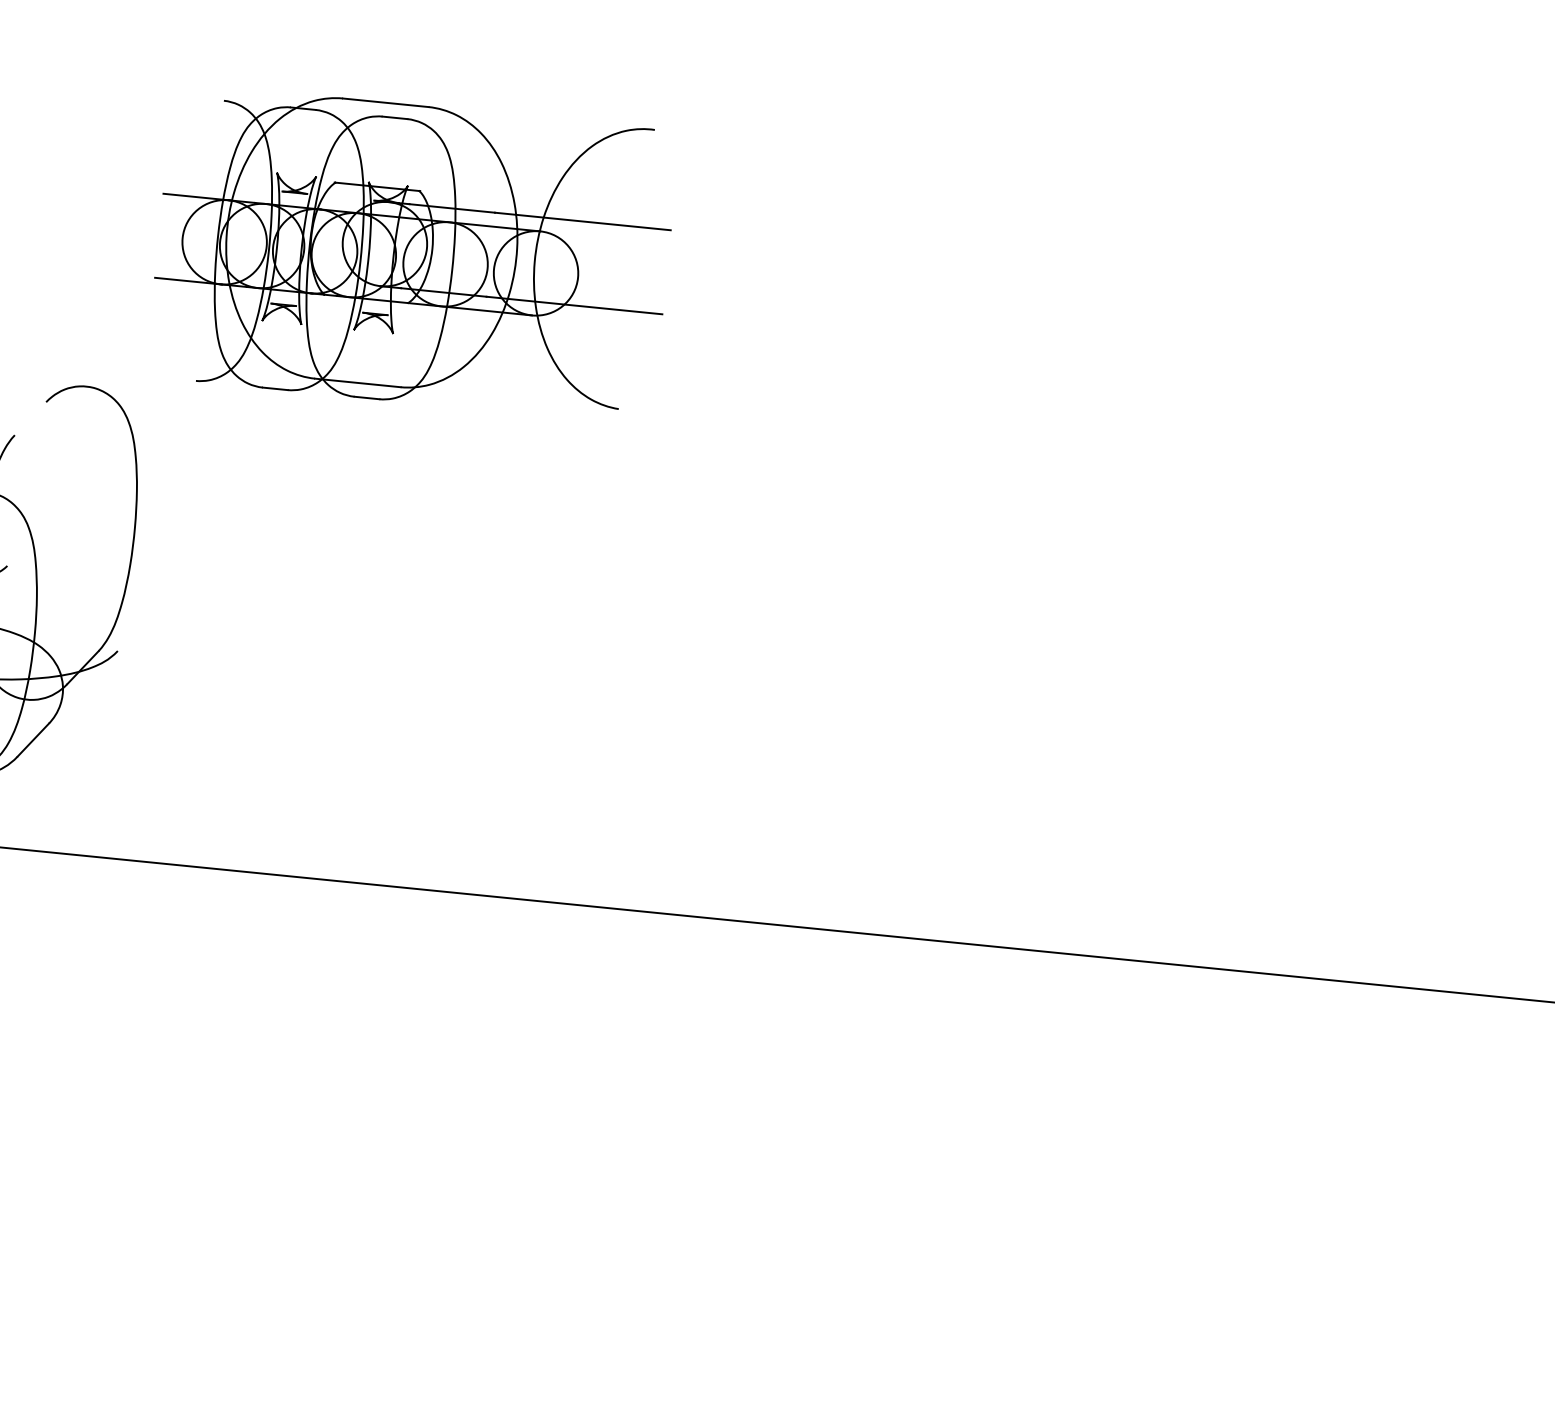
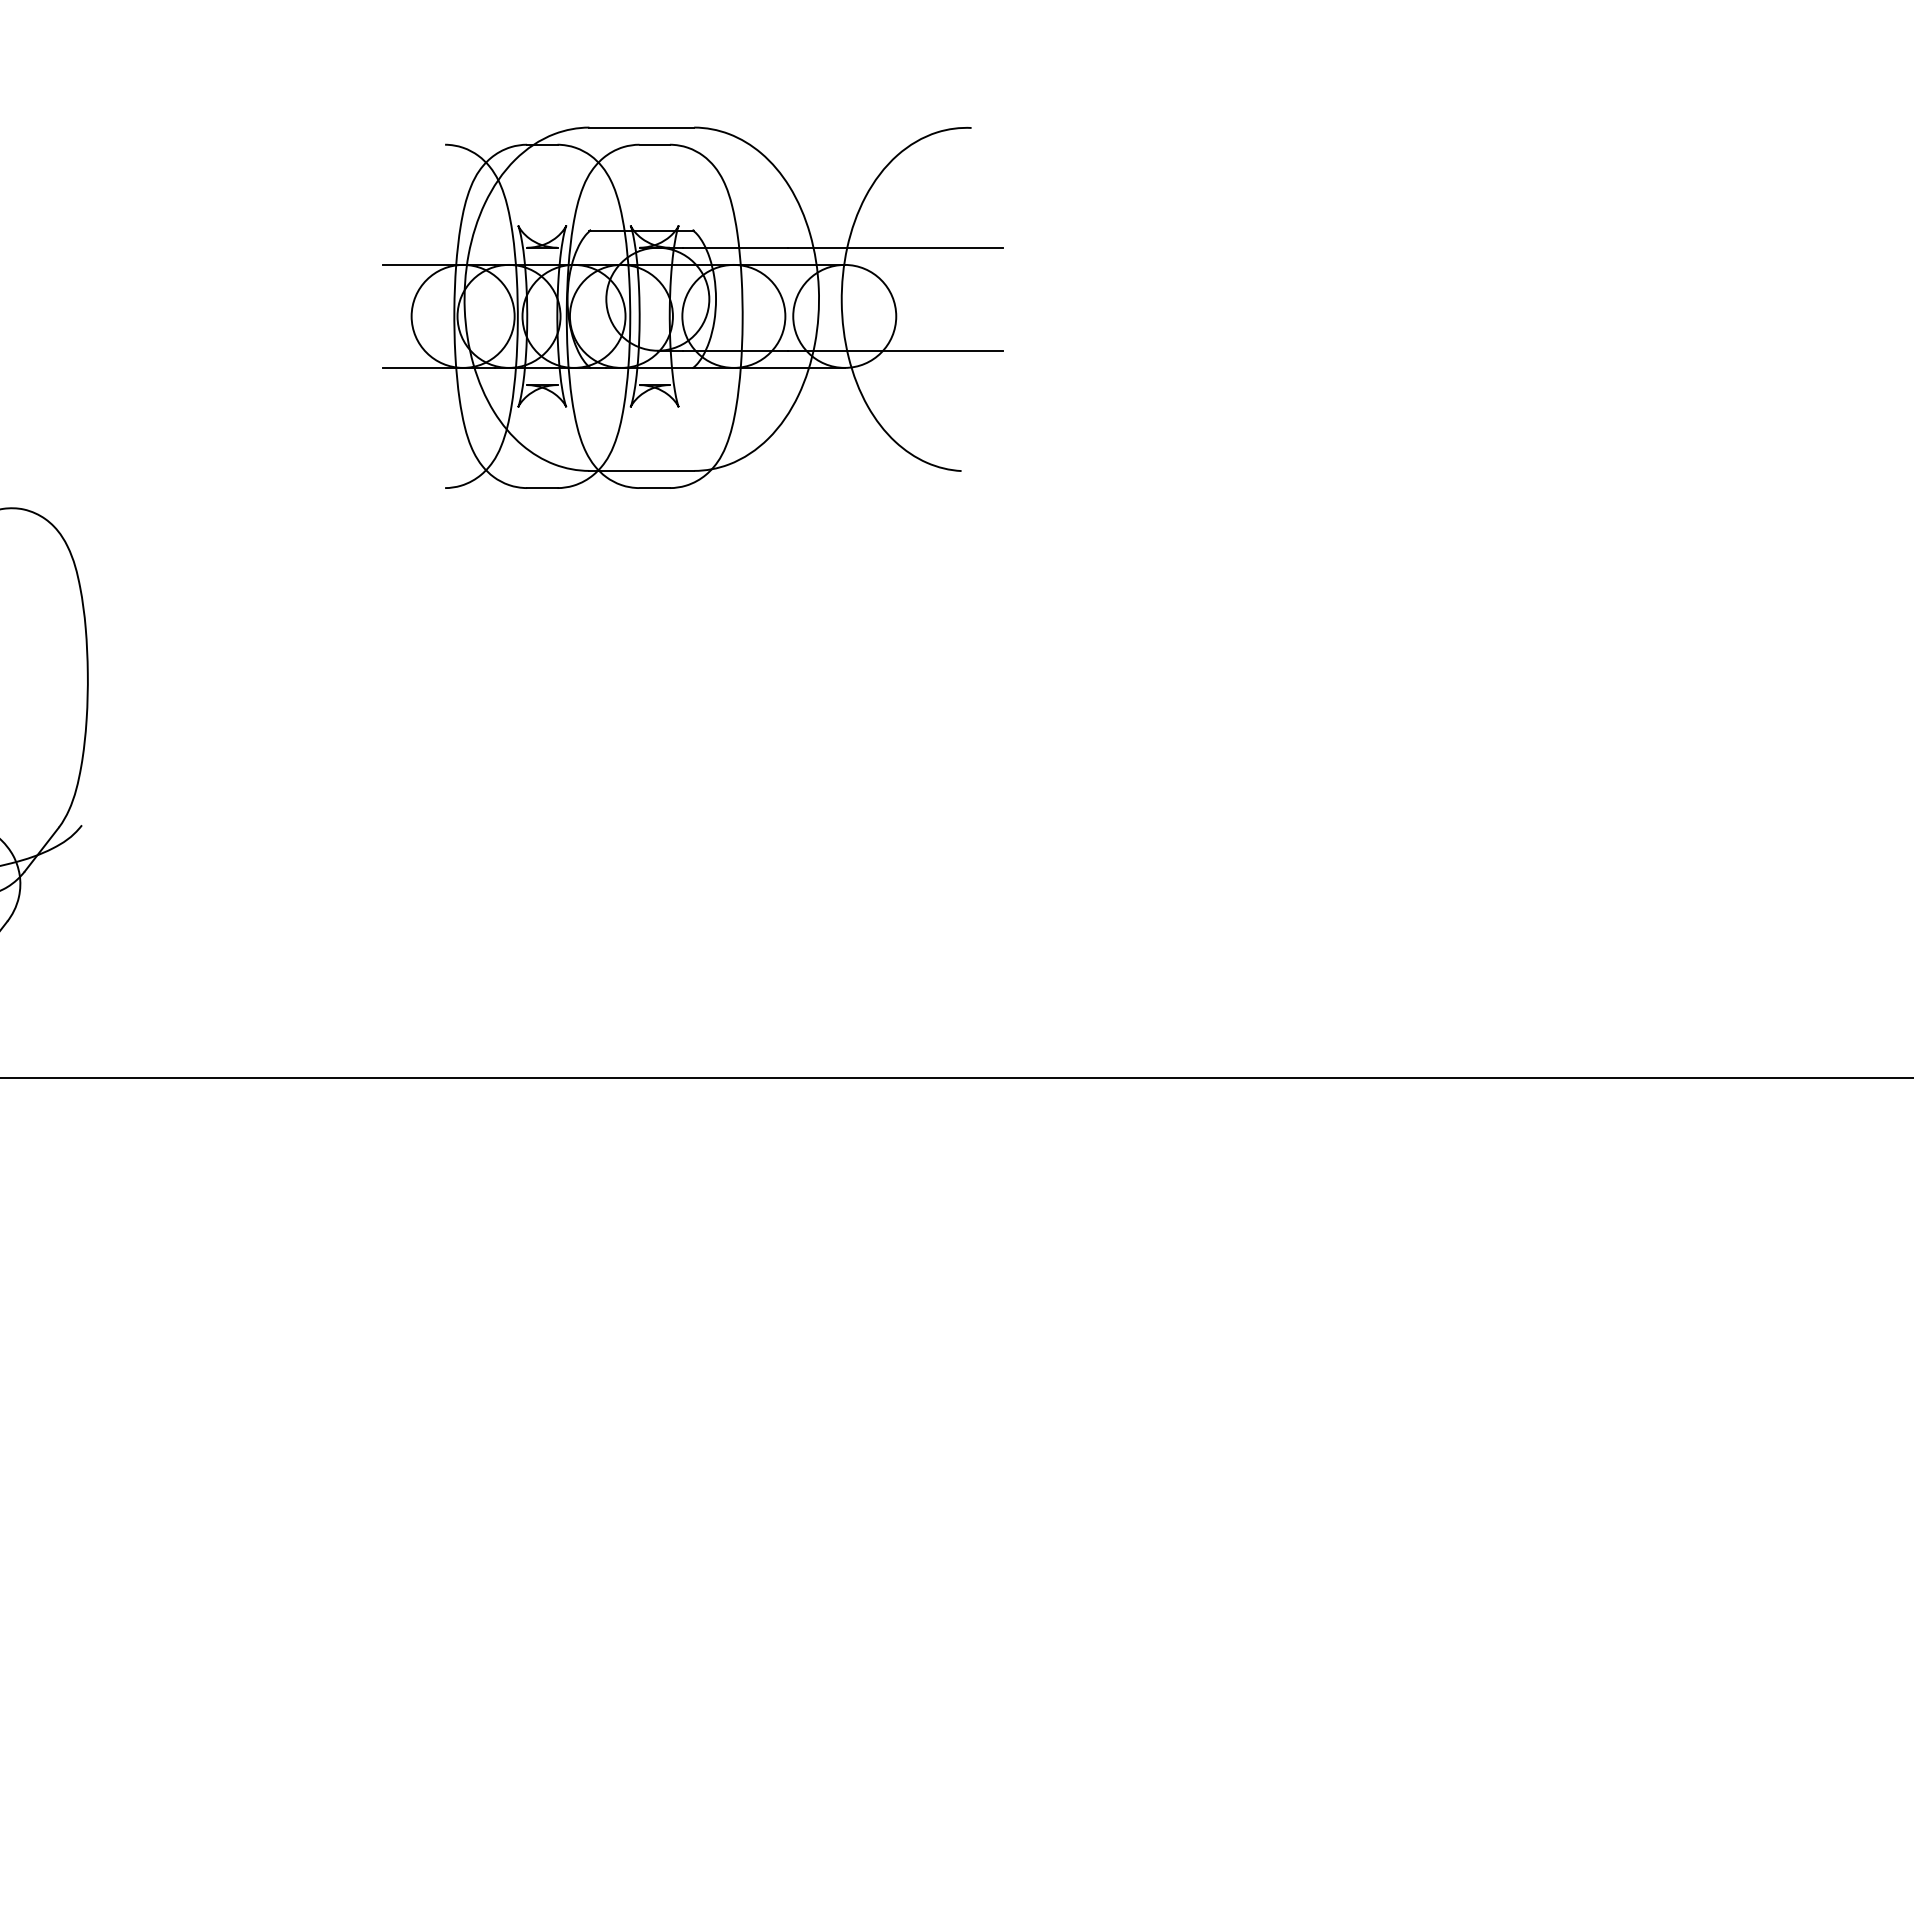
part: (412, 253) -> (692, 307), moved

